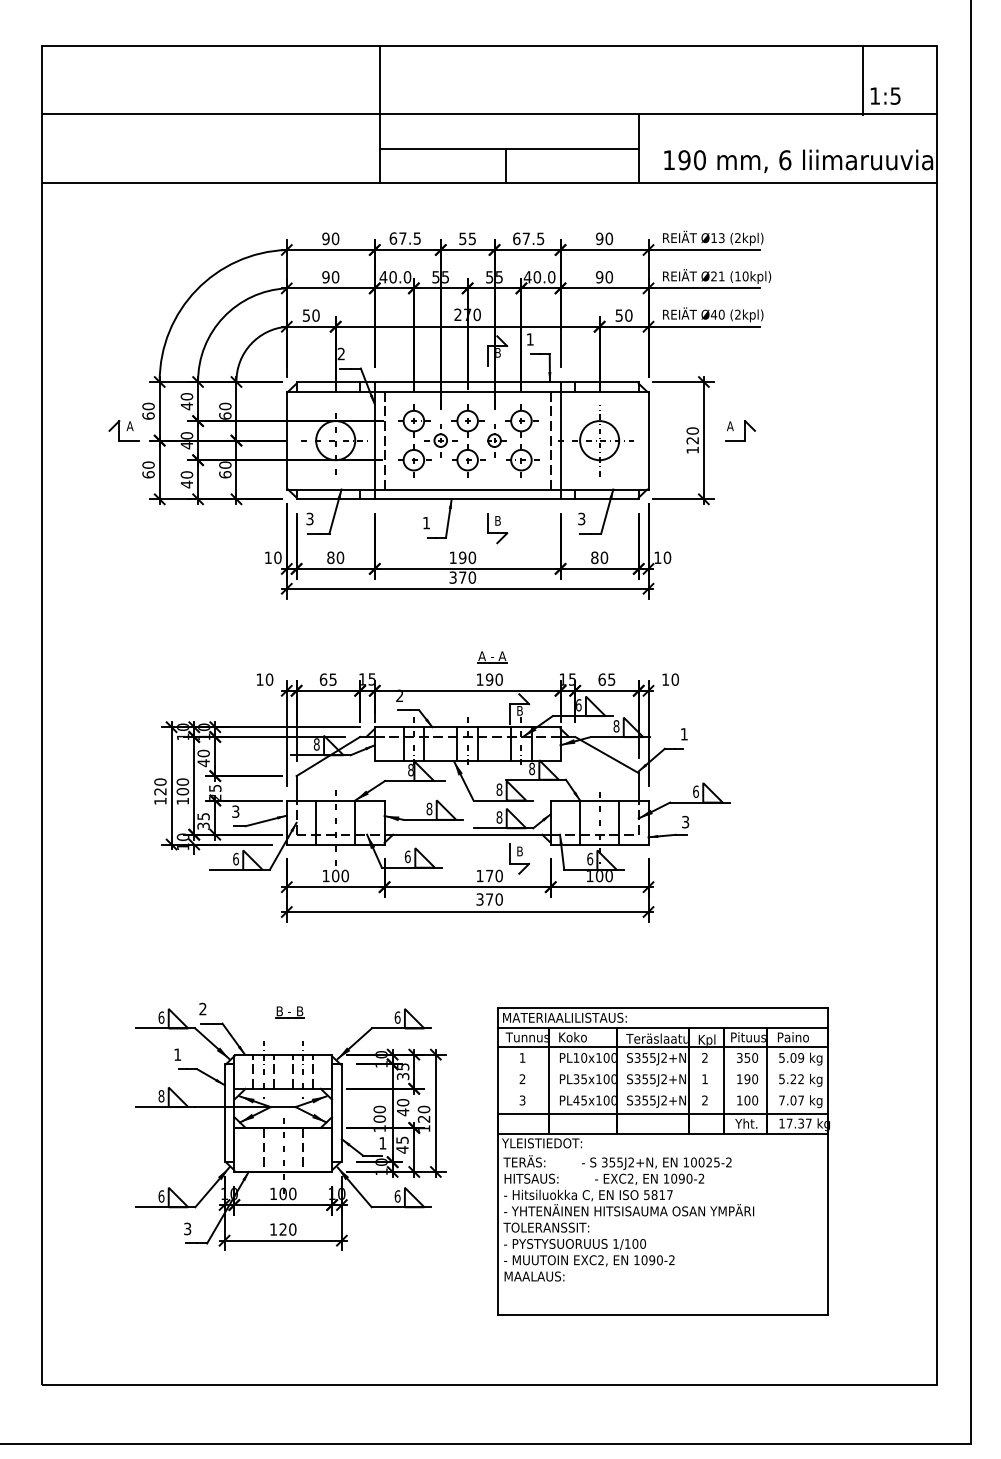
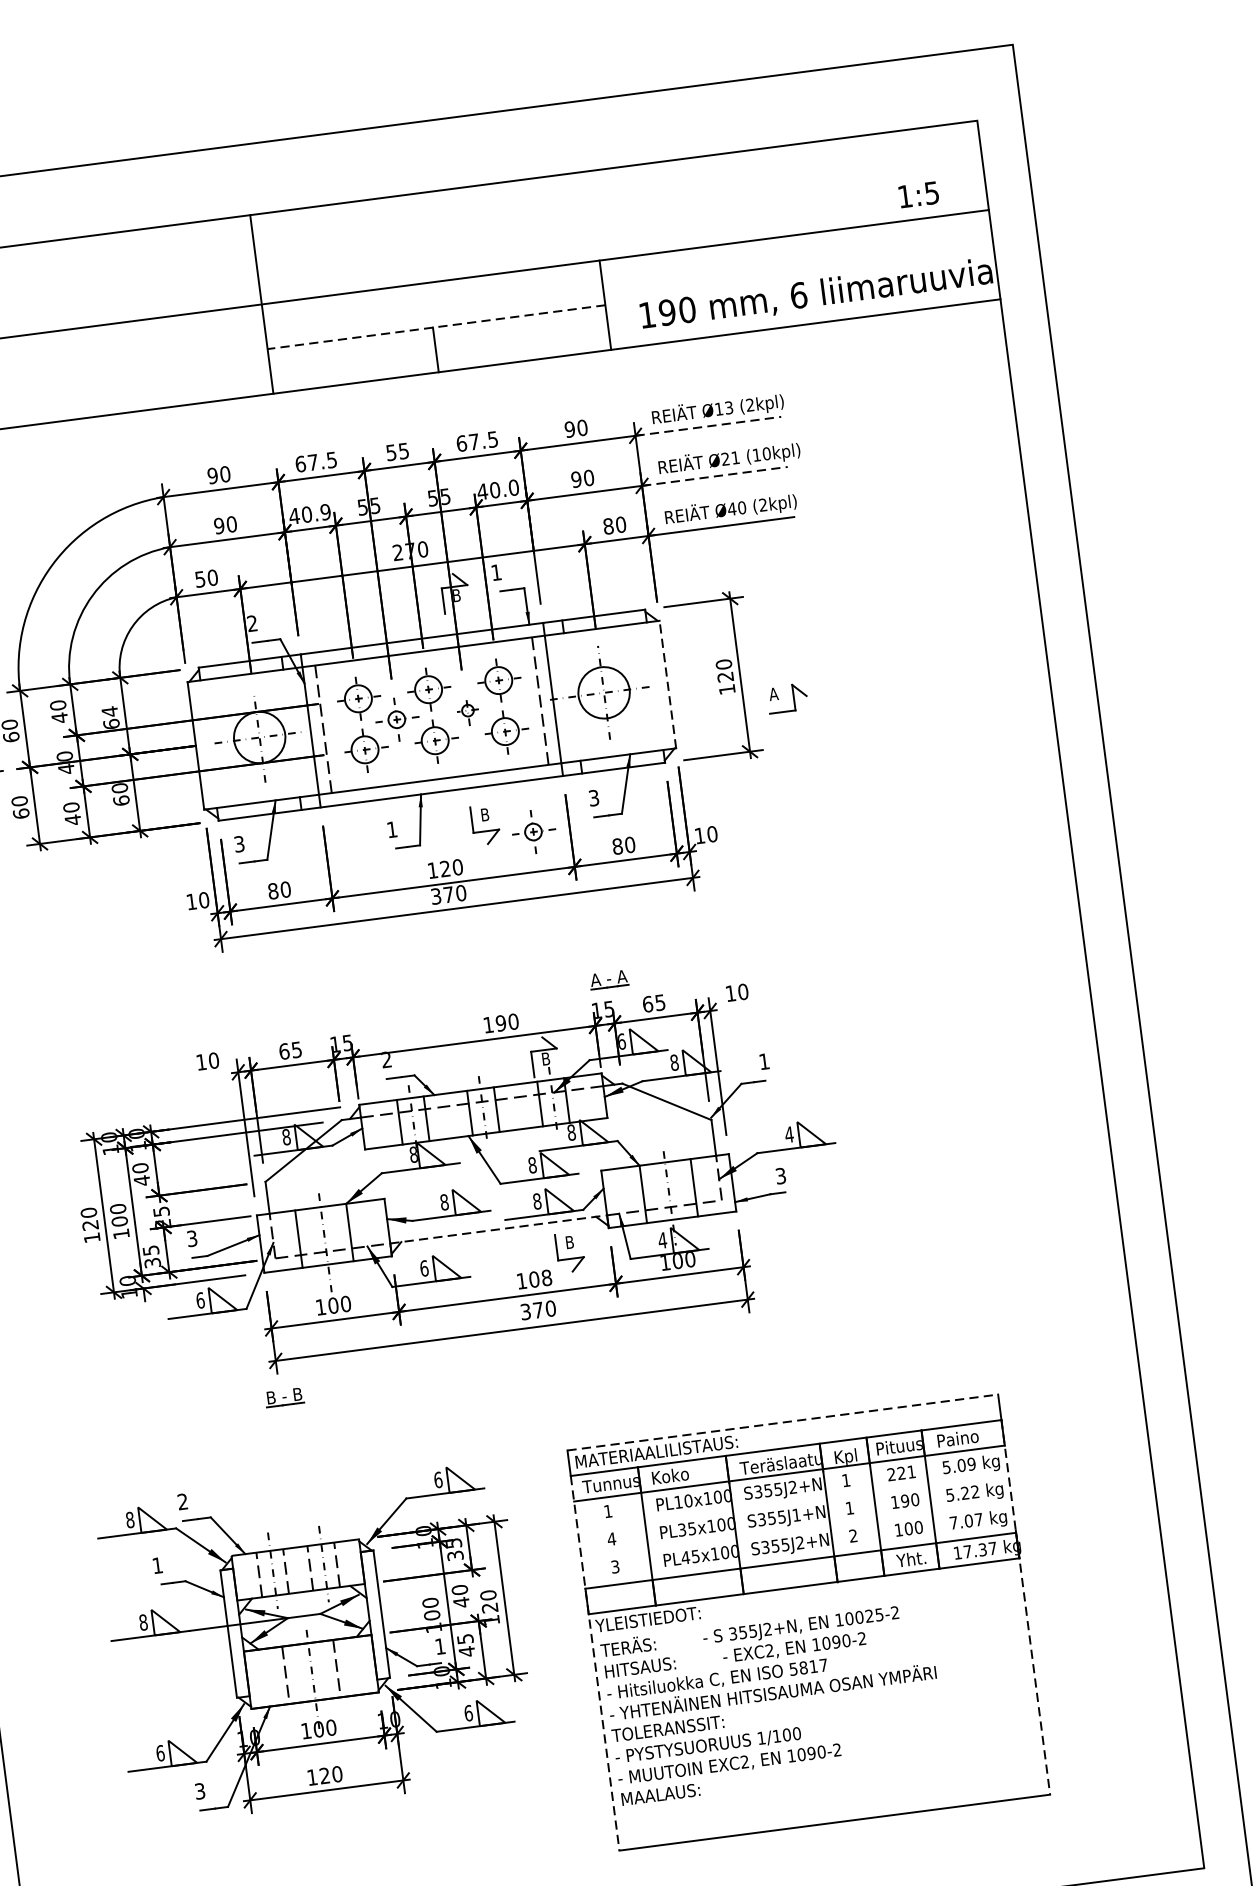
line: (863, 80) -> (887, 178), removed
line: (508, 148) -> (435, 327), solid -> dashed
line: (704, 250) -> (708, 426), solid -> dashed
text: (407, 277) -> (325, 512), 40.0 -> 40.9
line: (704, 288) -> (715, 476), solid -> dashed
text: (618, 315) -> (607, 526), 50 -> 80
text: (225, 406) -> (110, 711), 60 -> 64
part: (740, 430) -> (787, 697), moved
part: (496, 440) -> (469, 710), size x0.7
line: (648, 440) -> (667, 684), solid -> dashed
part: (532, 538) -> (533, 831), added
text: (462, 557) -> (444, 868), 190 -> 120
part: (492, 657) -> (609, 979), moved
text: (695, 791) -> (788, 1134), 6 -> 4
line: (468, 834) -> (499, 1228), solid -> dashed
text: (590, 858) -> (662, 1239), 6 -> 4
text: (493, 875) -> (539, 1278), 170 -> 108
line: (663, 1008) -> (783, 1422), solid -> dashed
part: (289, 1012) -> (284, 1397), moved
text: (161, 1017) -> (130, 1519), 6 -> 8
text: (704, 1057) -> (845, 1479), 2 -> 1
text: (747, 1057) -> (901, 1472), 350 -> 221
text: (663, 1078) -> (795, 1514), S355J2+N -> S355J1+N
text: (522, 1079) -> (611, 1539), 2 -> 4
line: (497, 1171) -> (594, 1663), solid -> dashed
line: (827, 1171) -> (1025, 1607), solid -> dashed

